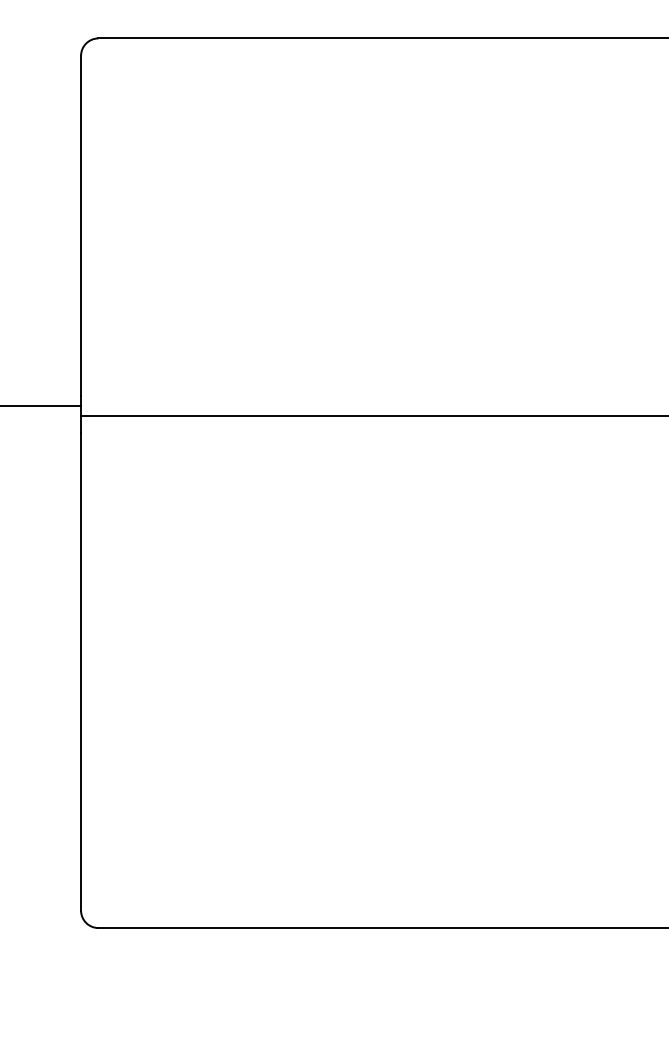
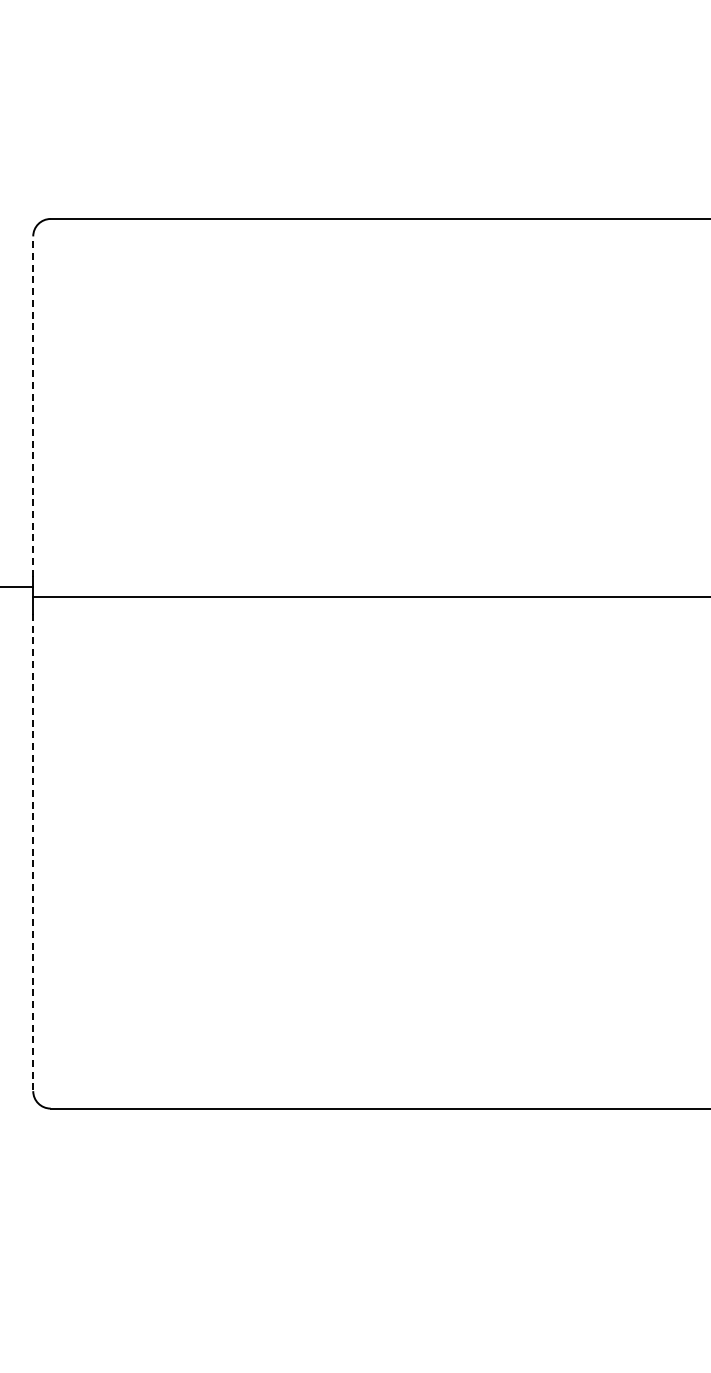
line: (81, 225) -> (33, 406), solid -> dashed
line: (81, 671) -> (33, 852), solid -> dashed

